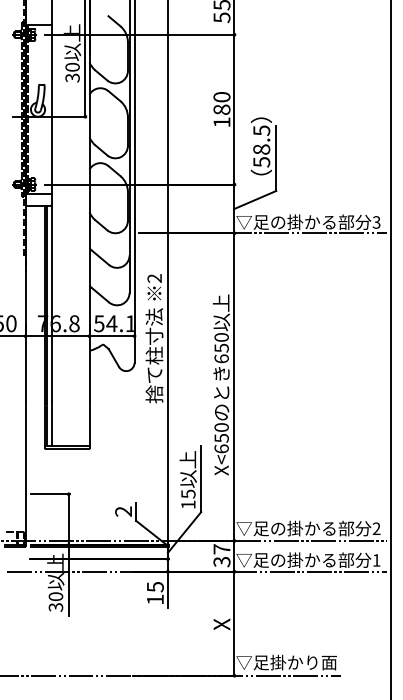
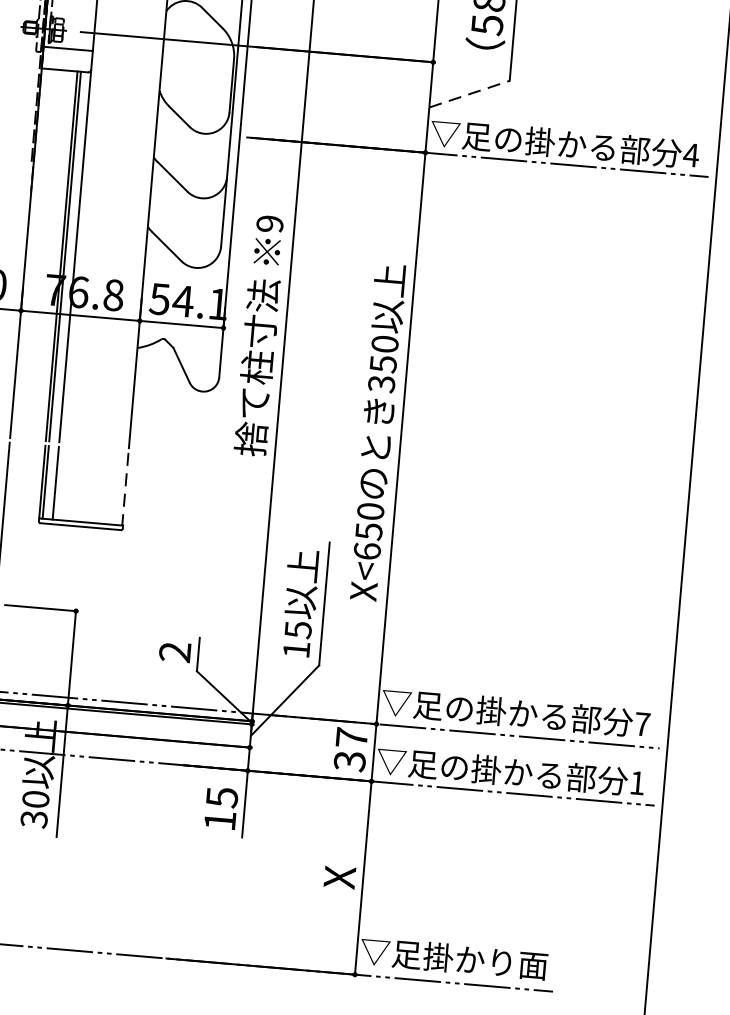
line: (255, 199) -> (469, 93), solid -> dashed
text: (376, 222) -> (691, 155), 3 -> 4
text: (154, 278) -> (269, 223), 2 -> 9
text: (221, 358) -> (381, 383), 650 -> 350
line: (89, 426) -> (125, 488), solid -> dashed
text: (376, 528) -> (642, 723), 2 -> 7

